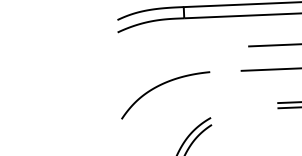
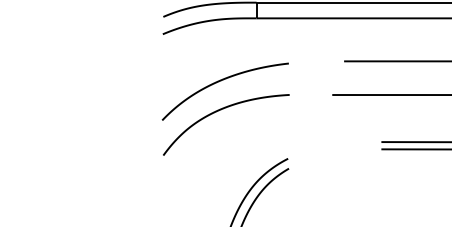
curve: (161, 64) -> (221, 81), added

